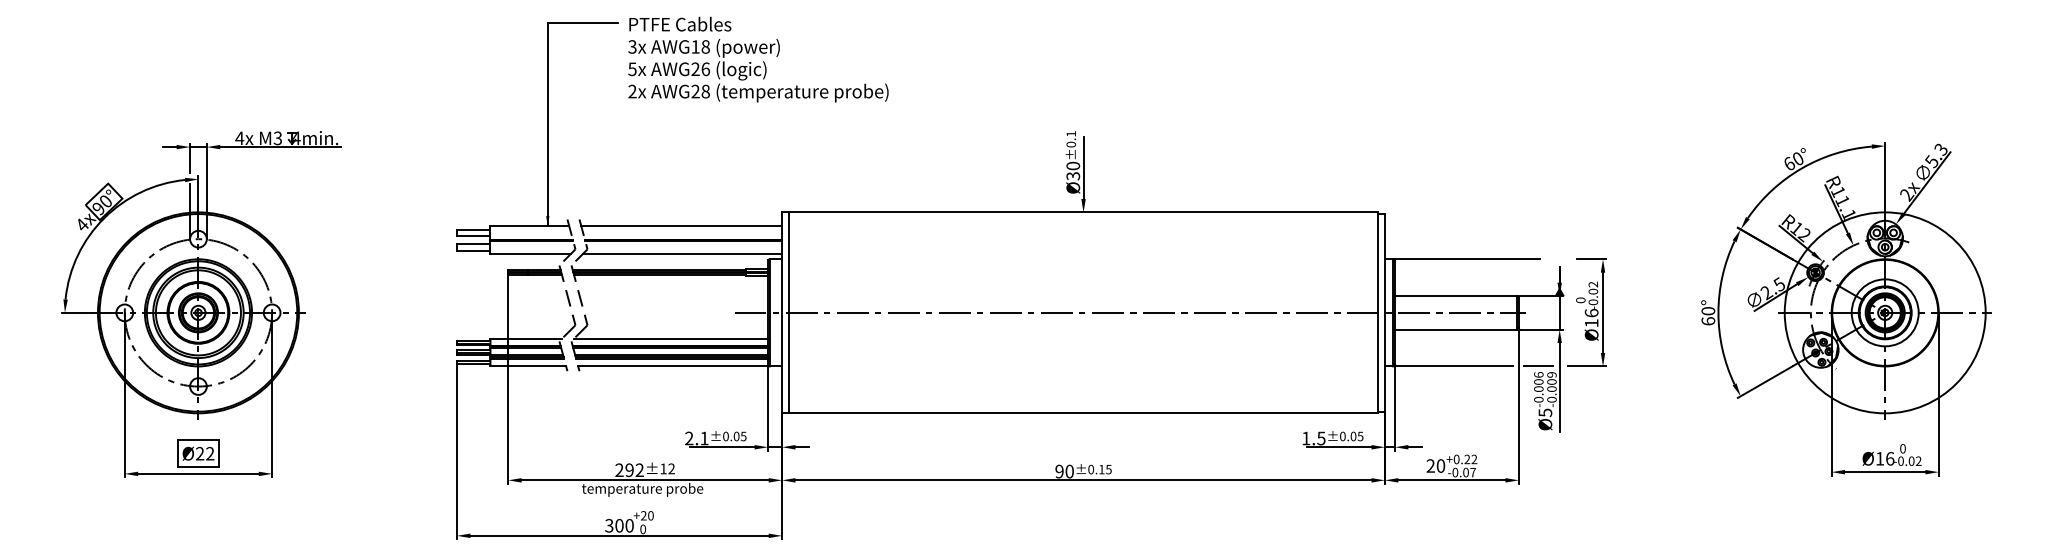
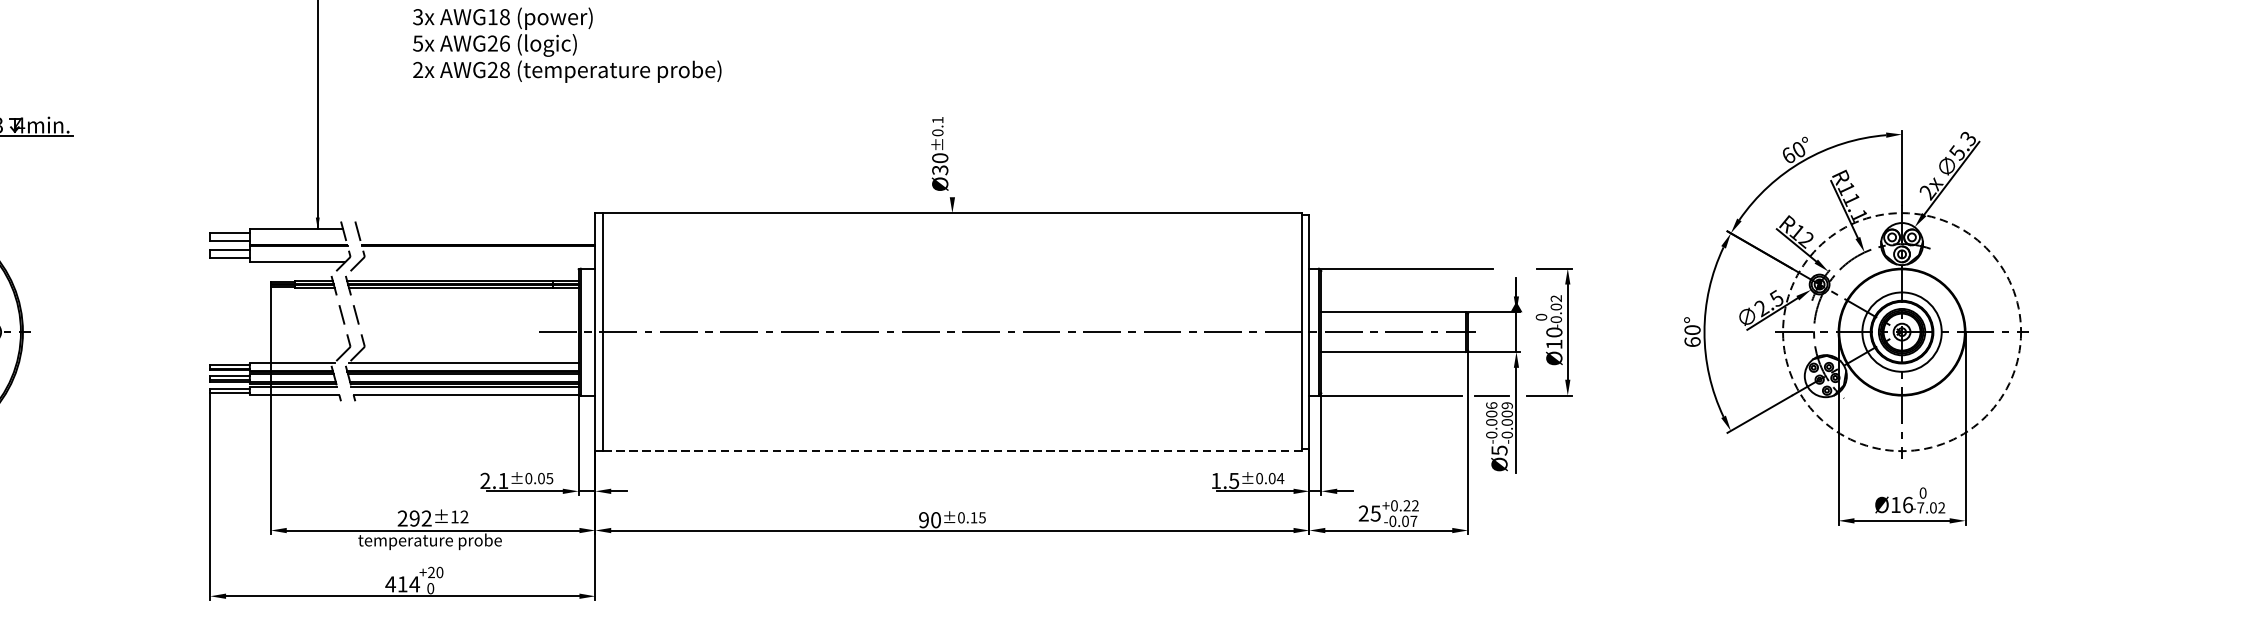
line: (1083, 167) -> (952, 159), removed
line: (681, 226) -> (476, 229), removed
line: (682, 253) -> (477, 261), removed
circle: (1884, 312) -> (1901, 331), solid -> dashed
text: (1591, 313) -> (1554, 332), Ø16 -> Ø10
line: (1083, 413) -> (952, 451), solid -> dashed
text: (1360, 436) -> (1280, 478), ±0.05 -> ±0.04
text: (1900, 460) -> (1920, 507), -0.02 -> -7.02
text: (1440, 465) -> (1375, 512), 20 -> 25
text: (619, 525) -> (402, 584), 300 -> 414

